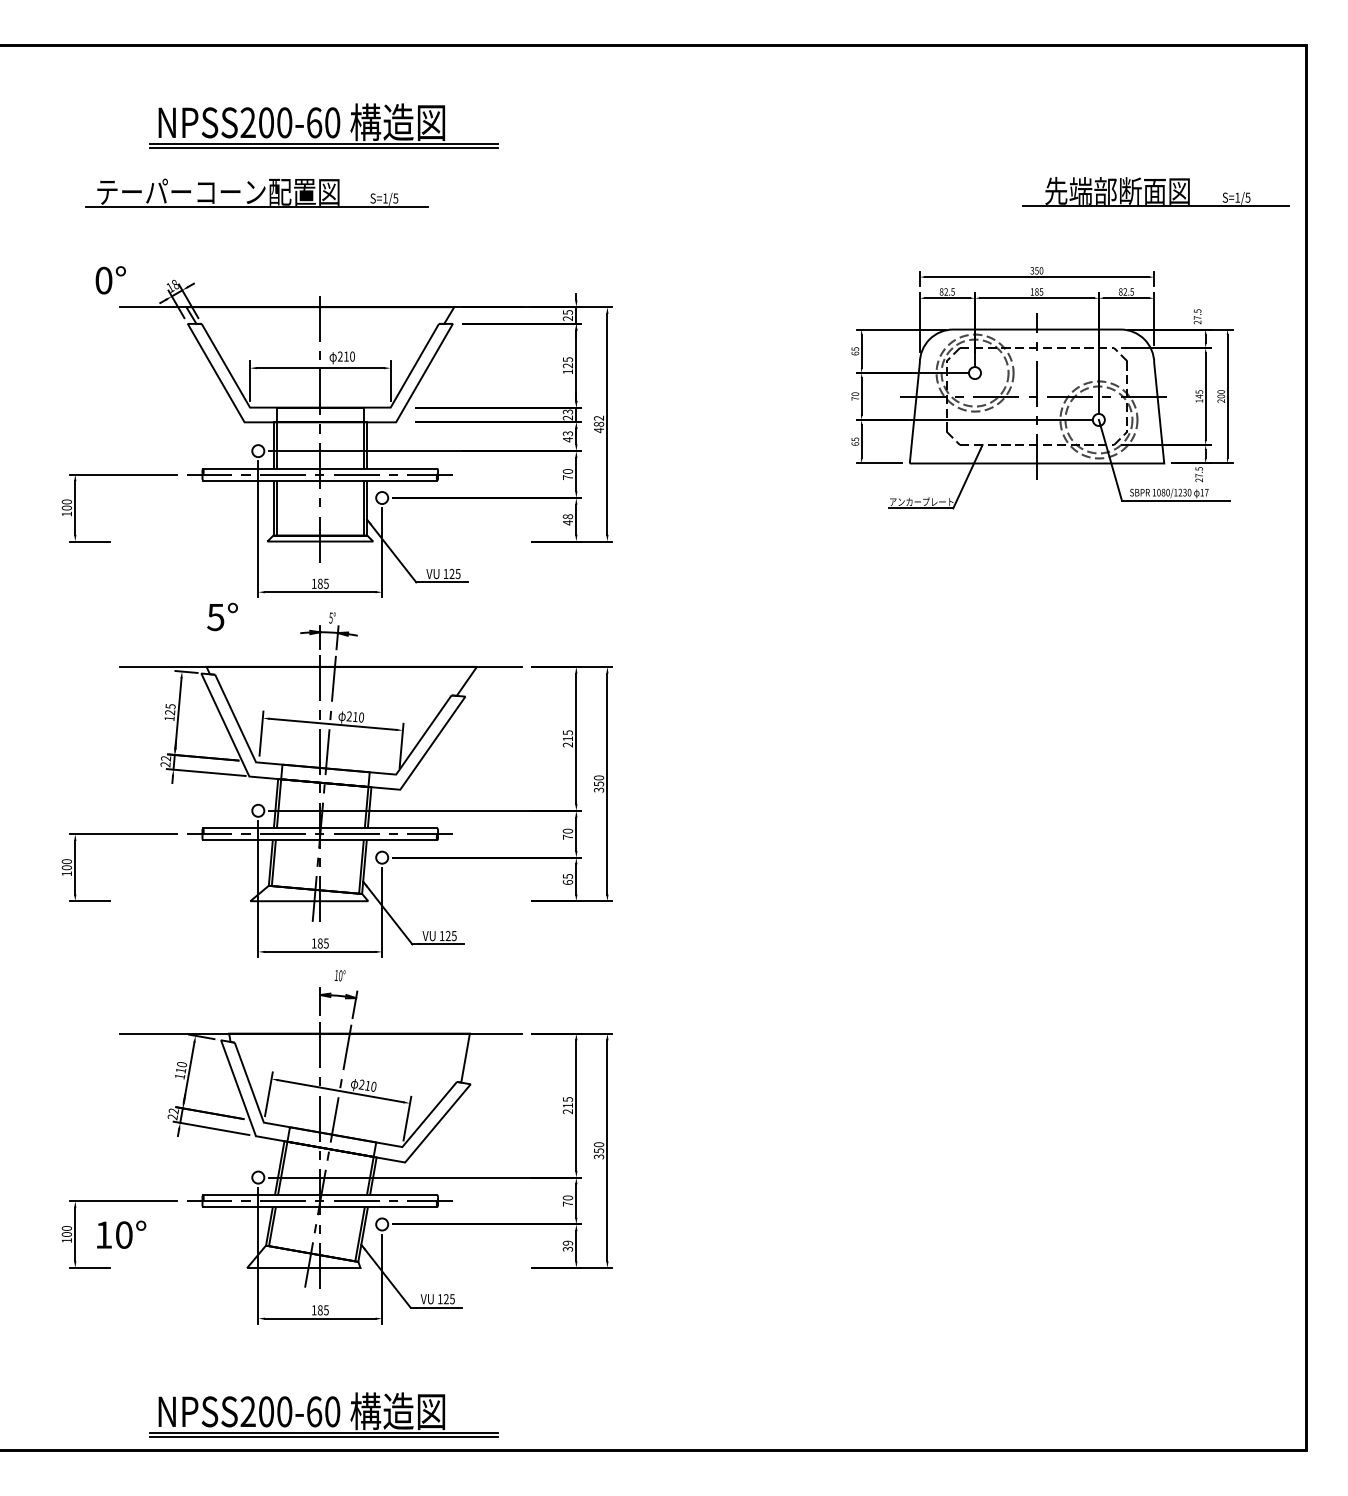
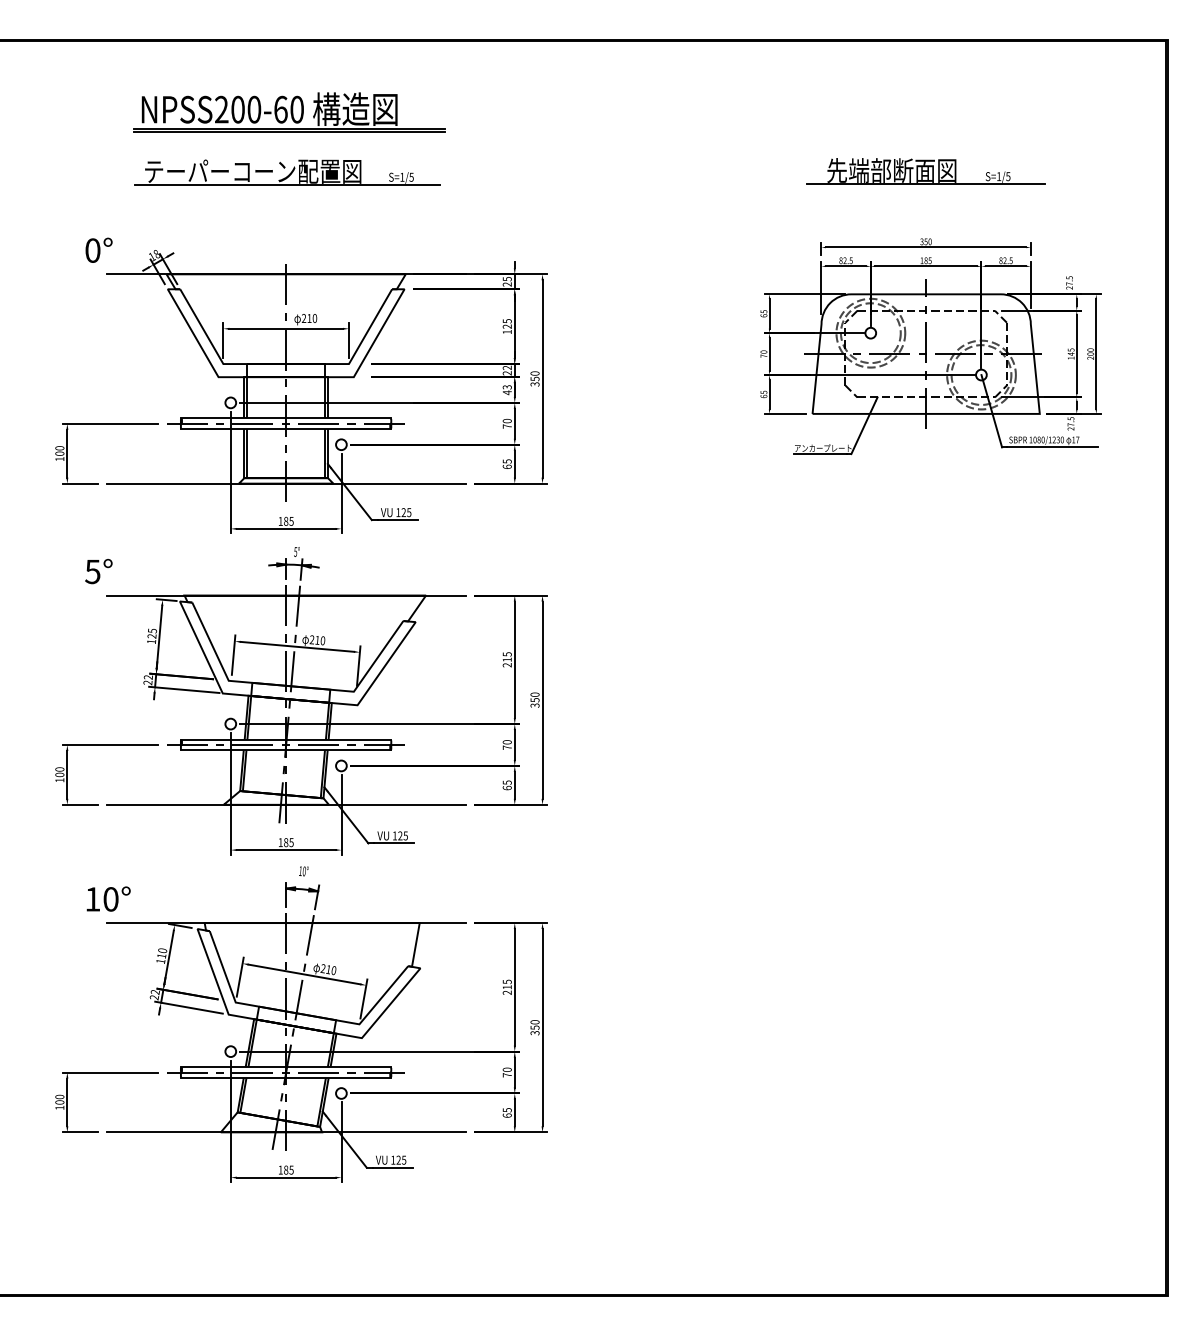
part: (1155, 191) -> (925, 171), moved
part: (256, 192) -> (287, 171), moved
text: (568, 411) -> (507, 367), 23 -> 22
text: (598, 424) -> (534, 379), 482 -> 350
text: (567, 519) -> (506, 463), 48 -> 65
line: (320, 541) -> (286, 483), added
text: (222, 616) -> (98, 571), moved
line: (320, 901) -> (286, 805), added
text: (121, 1234) -> (108, 898), moved
text: (567, 1245) -> (506, 1112), 39 -> 65
line: (320, 1268) -> (286, 1132), added
part: (323, 1414) -> (289, 1263), removed

